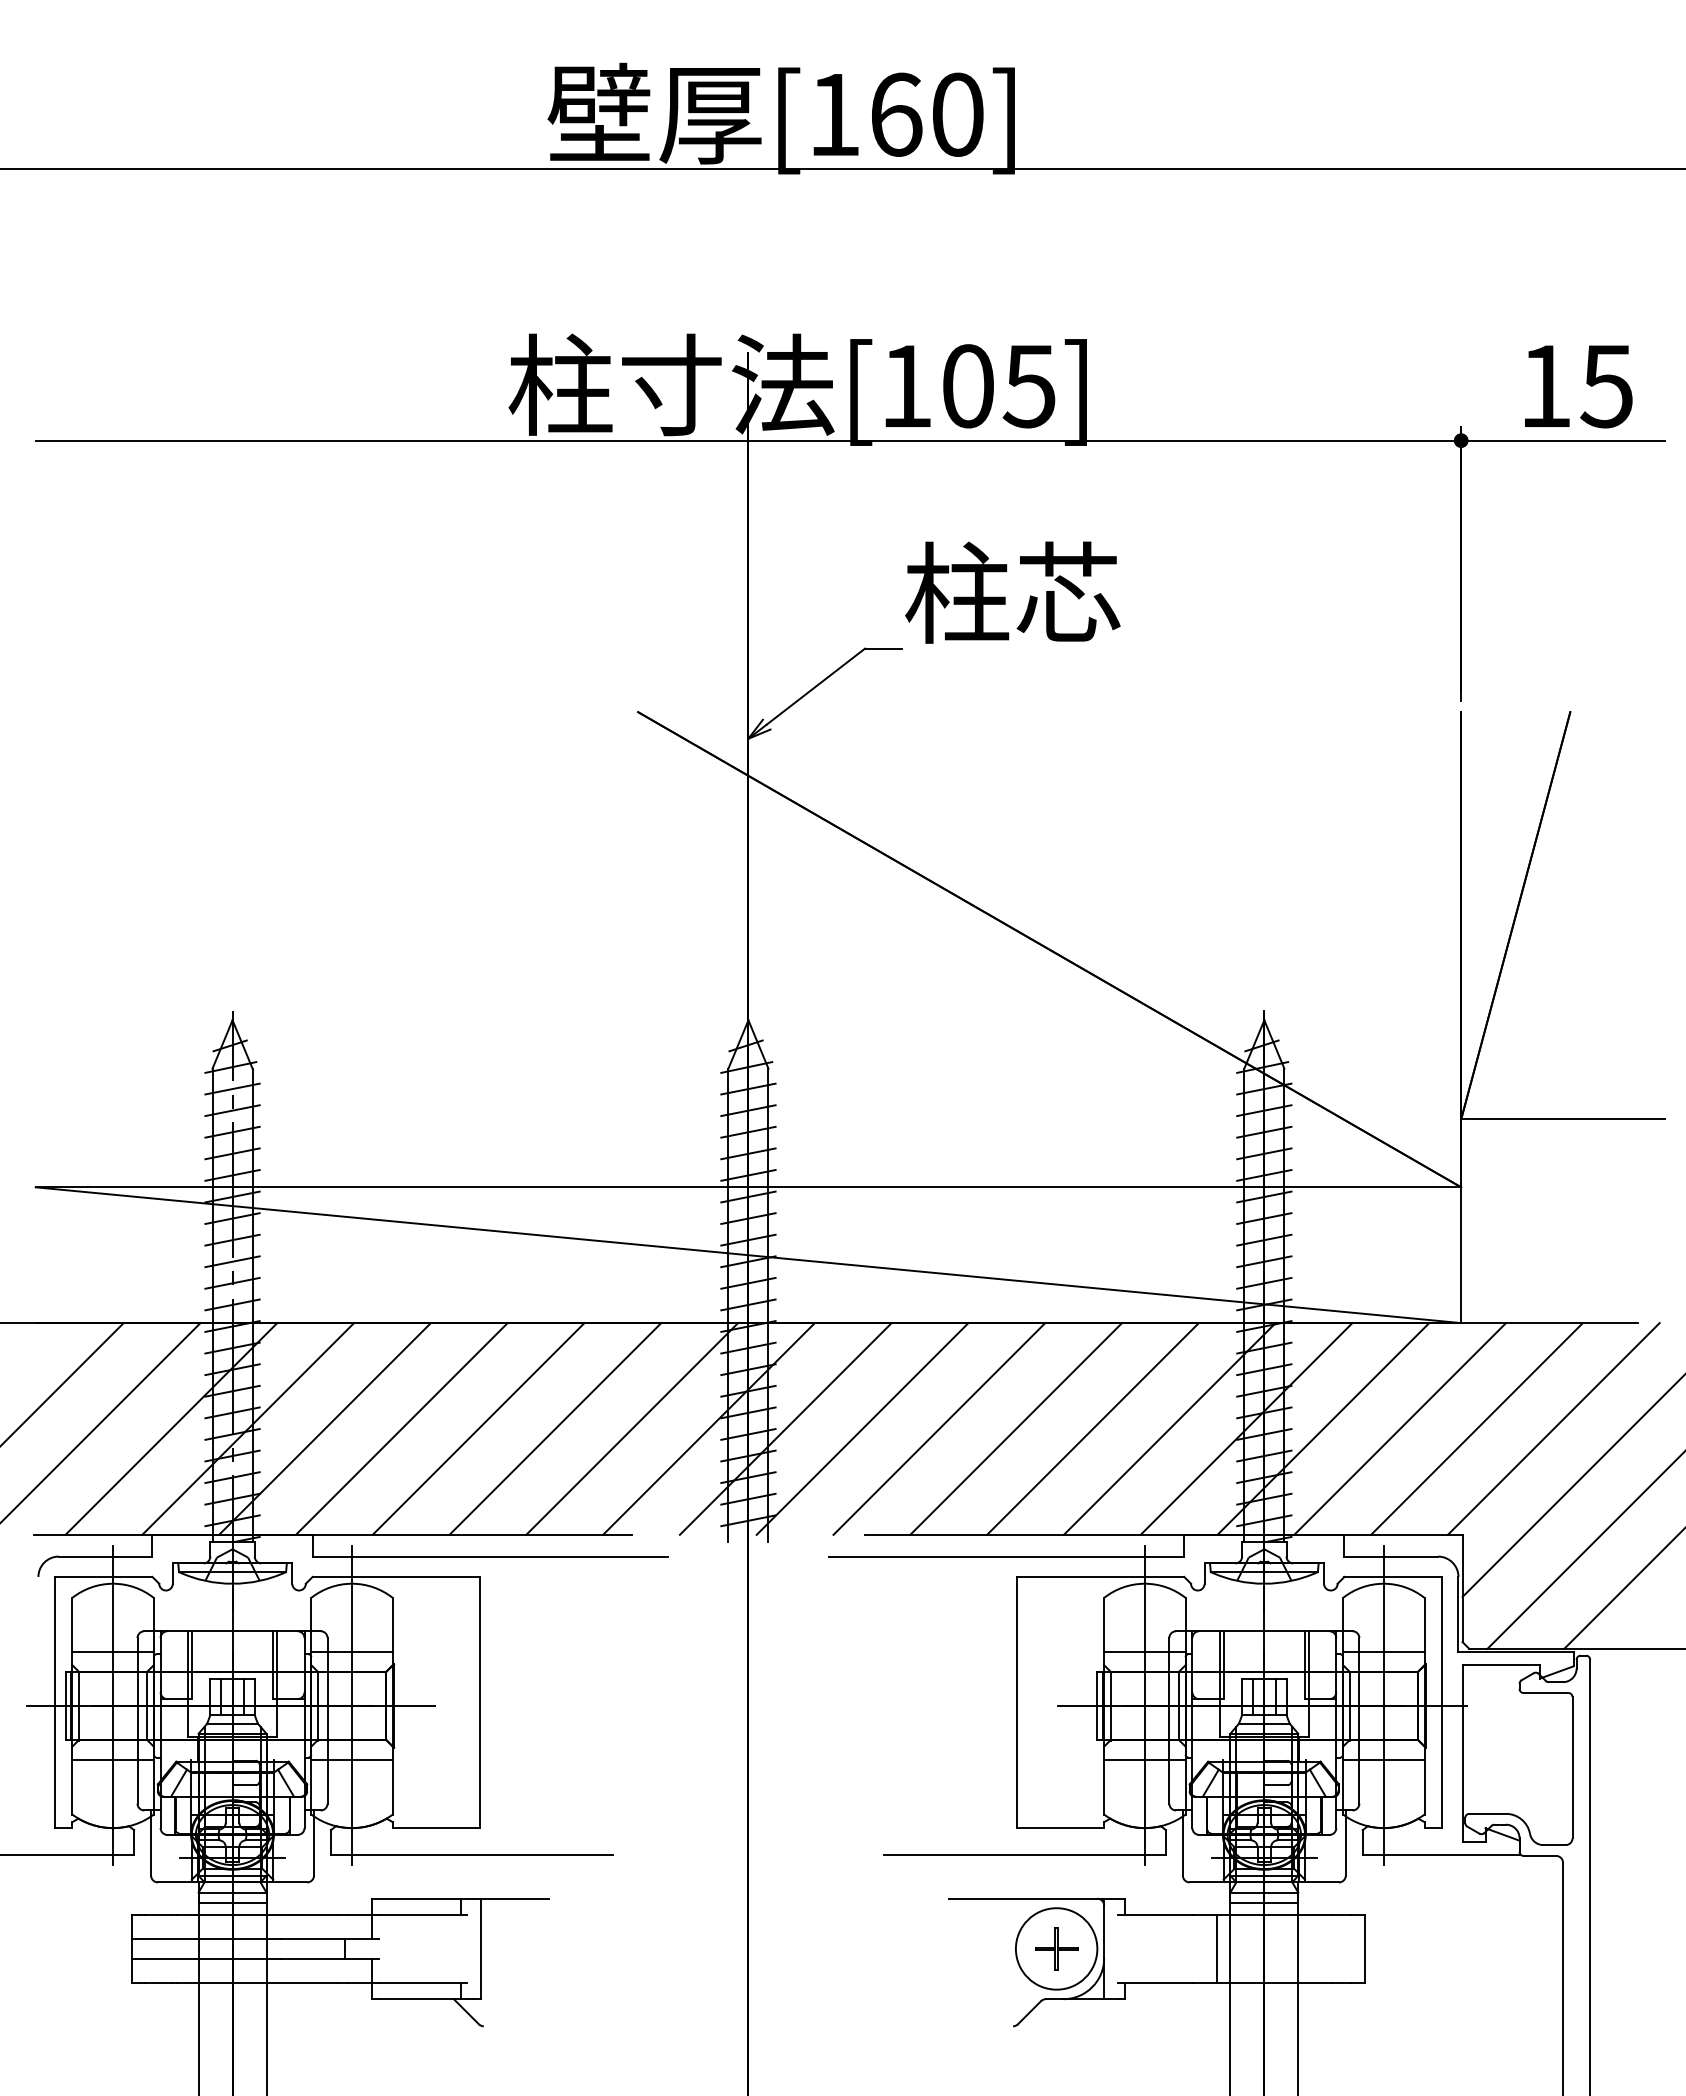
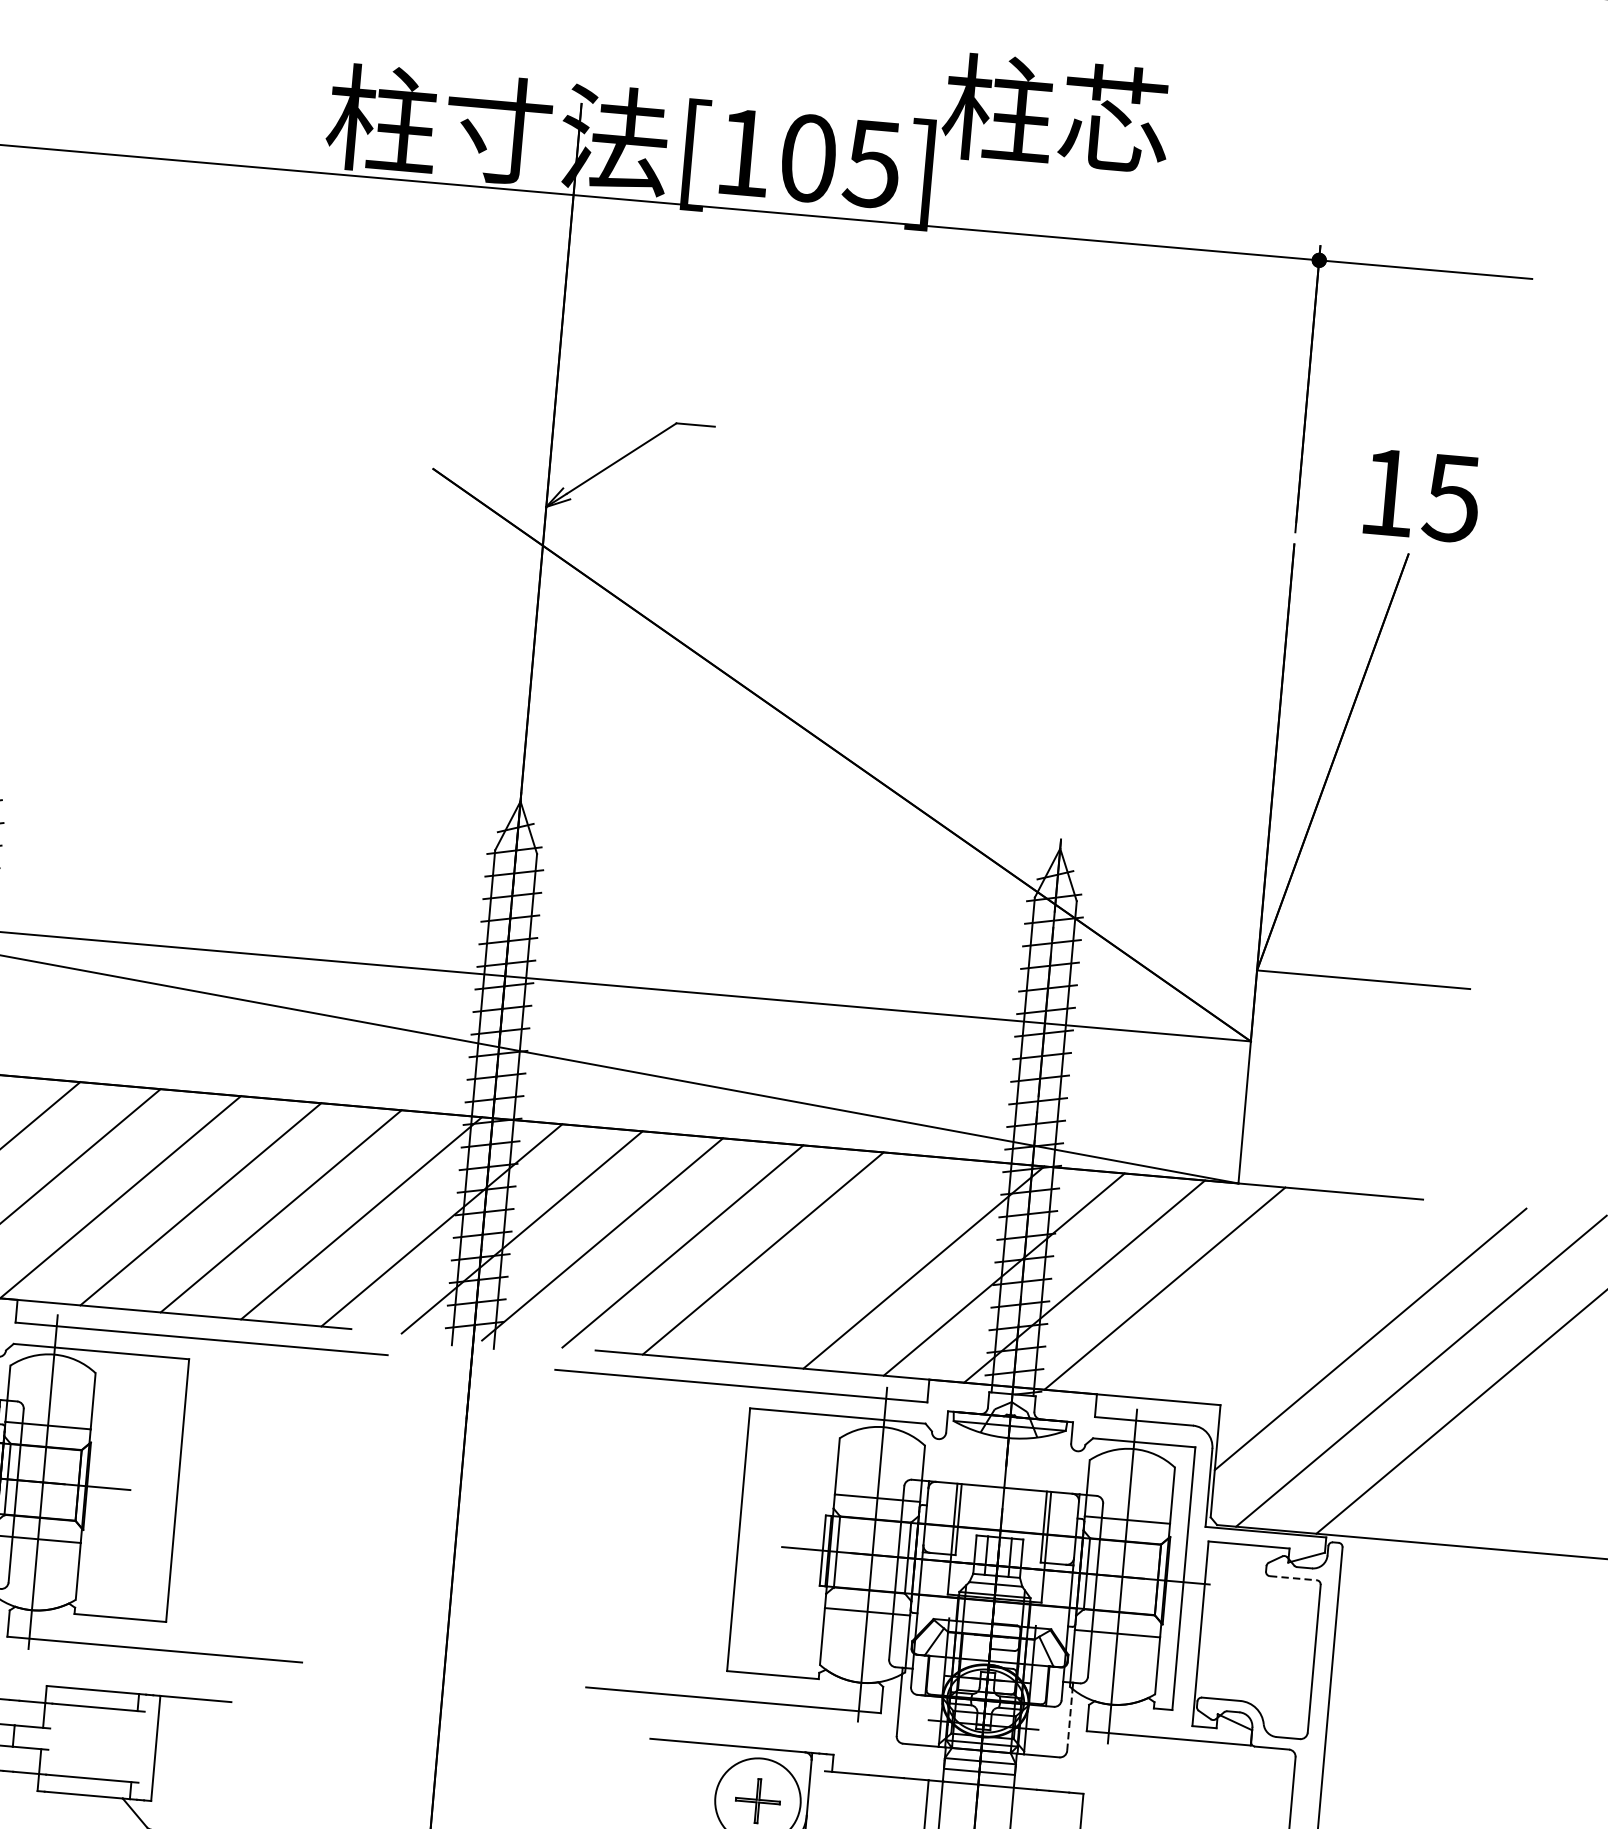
text: (1578, 386) -> (1422, 495), moved
text: (1012, 592) -> (1056, 113), moved
line: (1092, 1428) -> (843, 1259), removed
line: (1476, 1428) -> (1244, 1295), removed
line: (1553, 1428) -> (1325, 1302), removed
line: (1546, 1693) -> (1293, 1578), solid -> dashed
line: (1345, 1846) -> (1069, 1720), solid -> dashed

